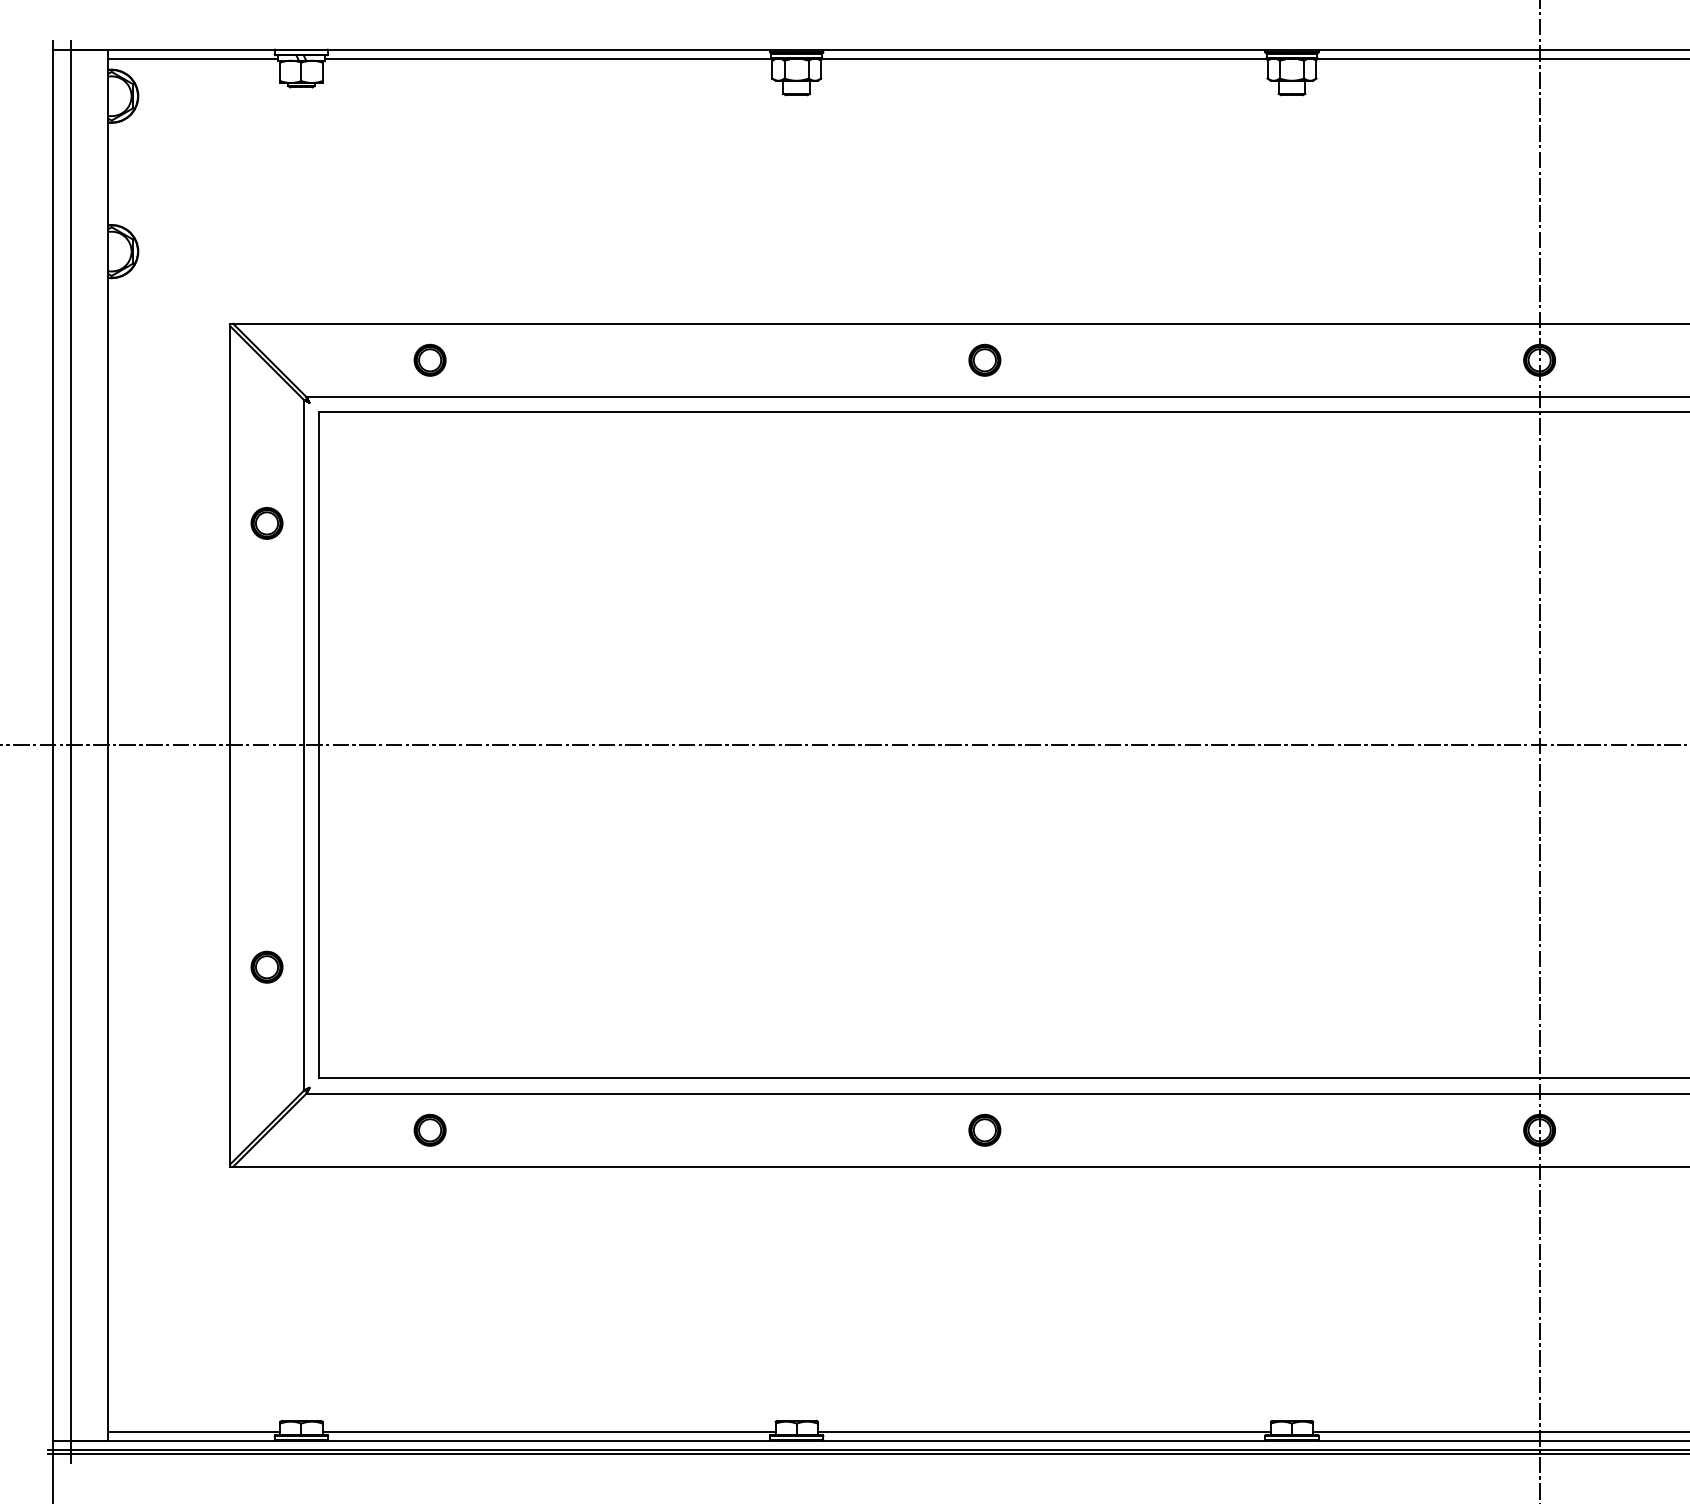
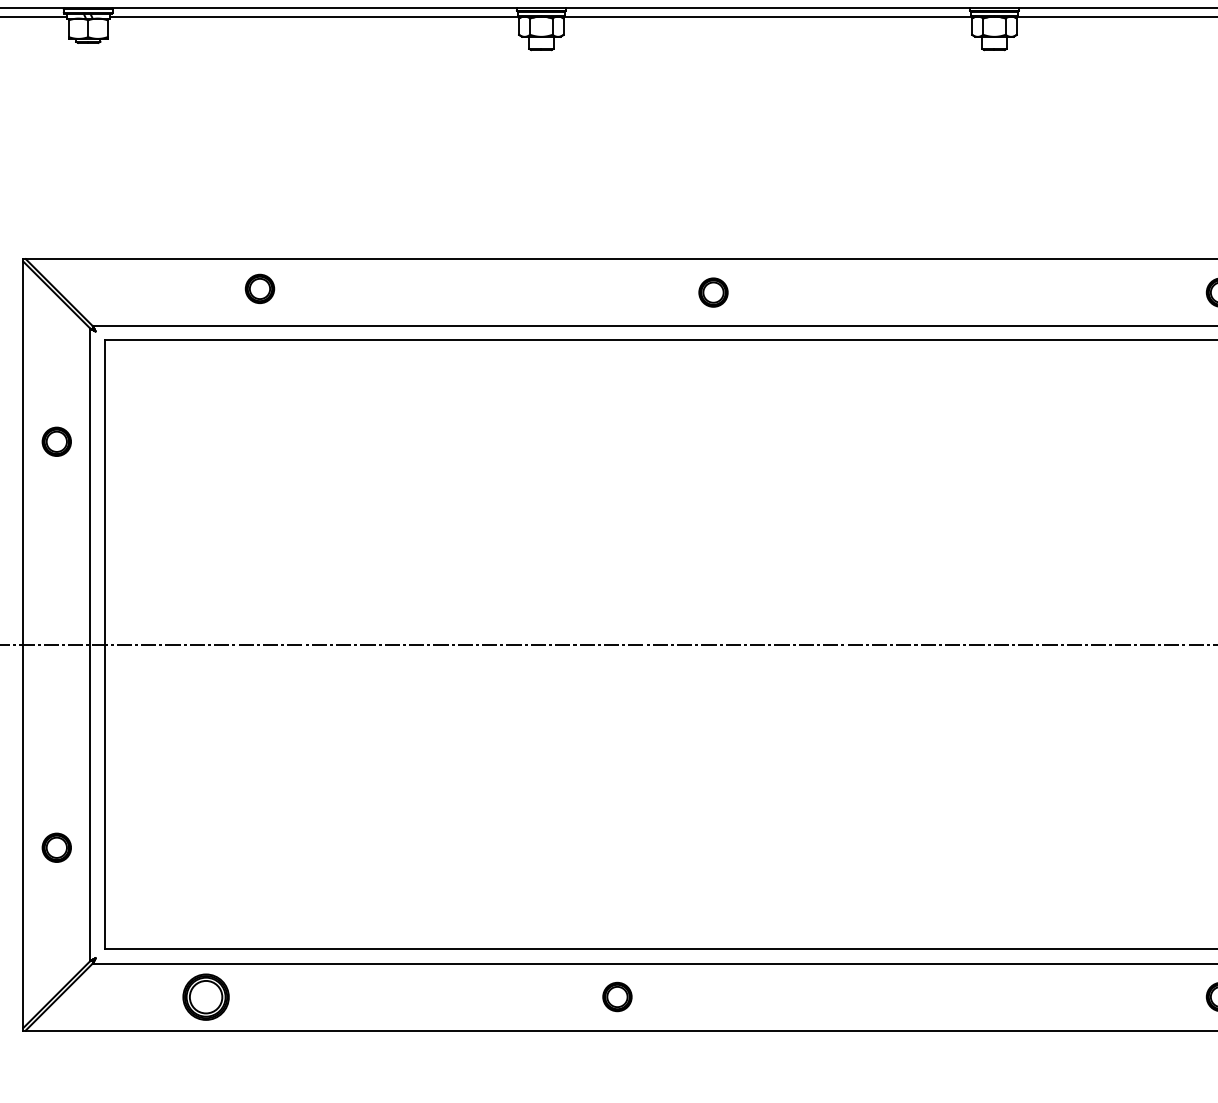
part: (429, 359) -> (259, 288), moved
part: (429, 1129) -> (205, 996), size x1.6
part: (984, 1129) -> (617, 996), moved

